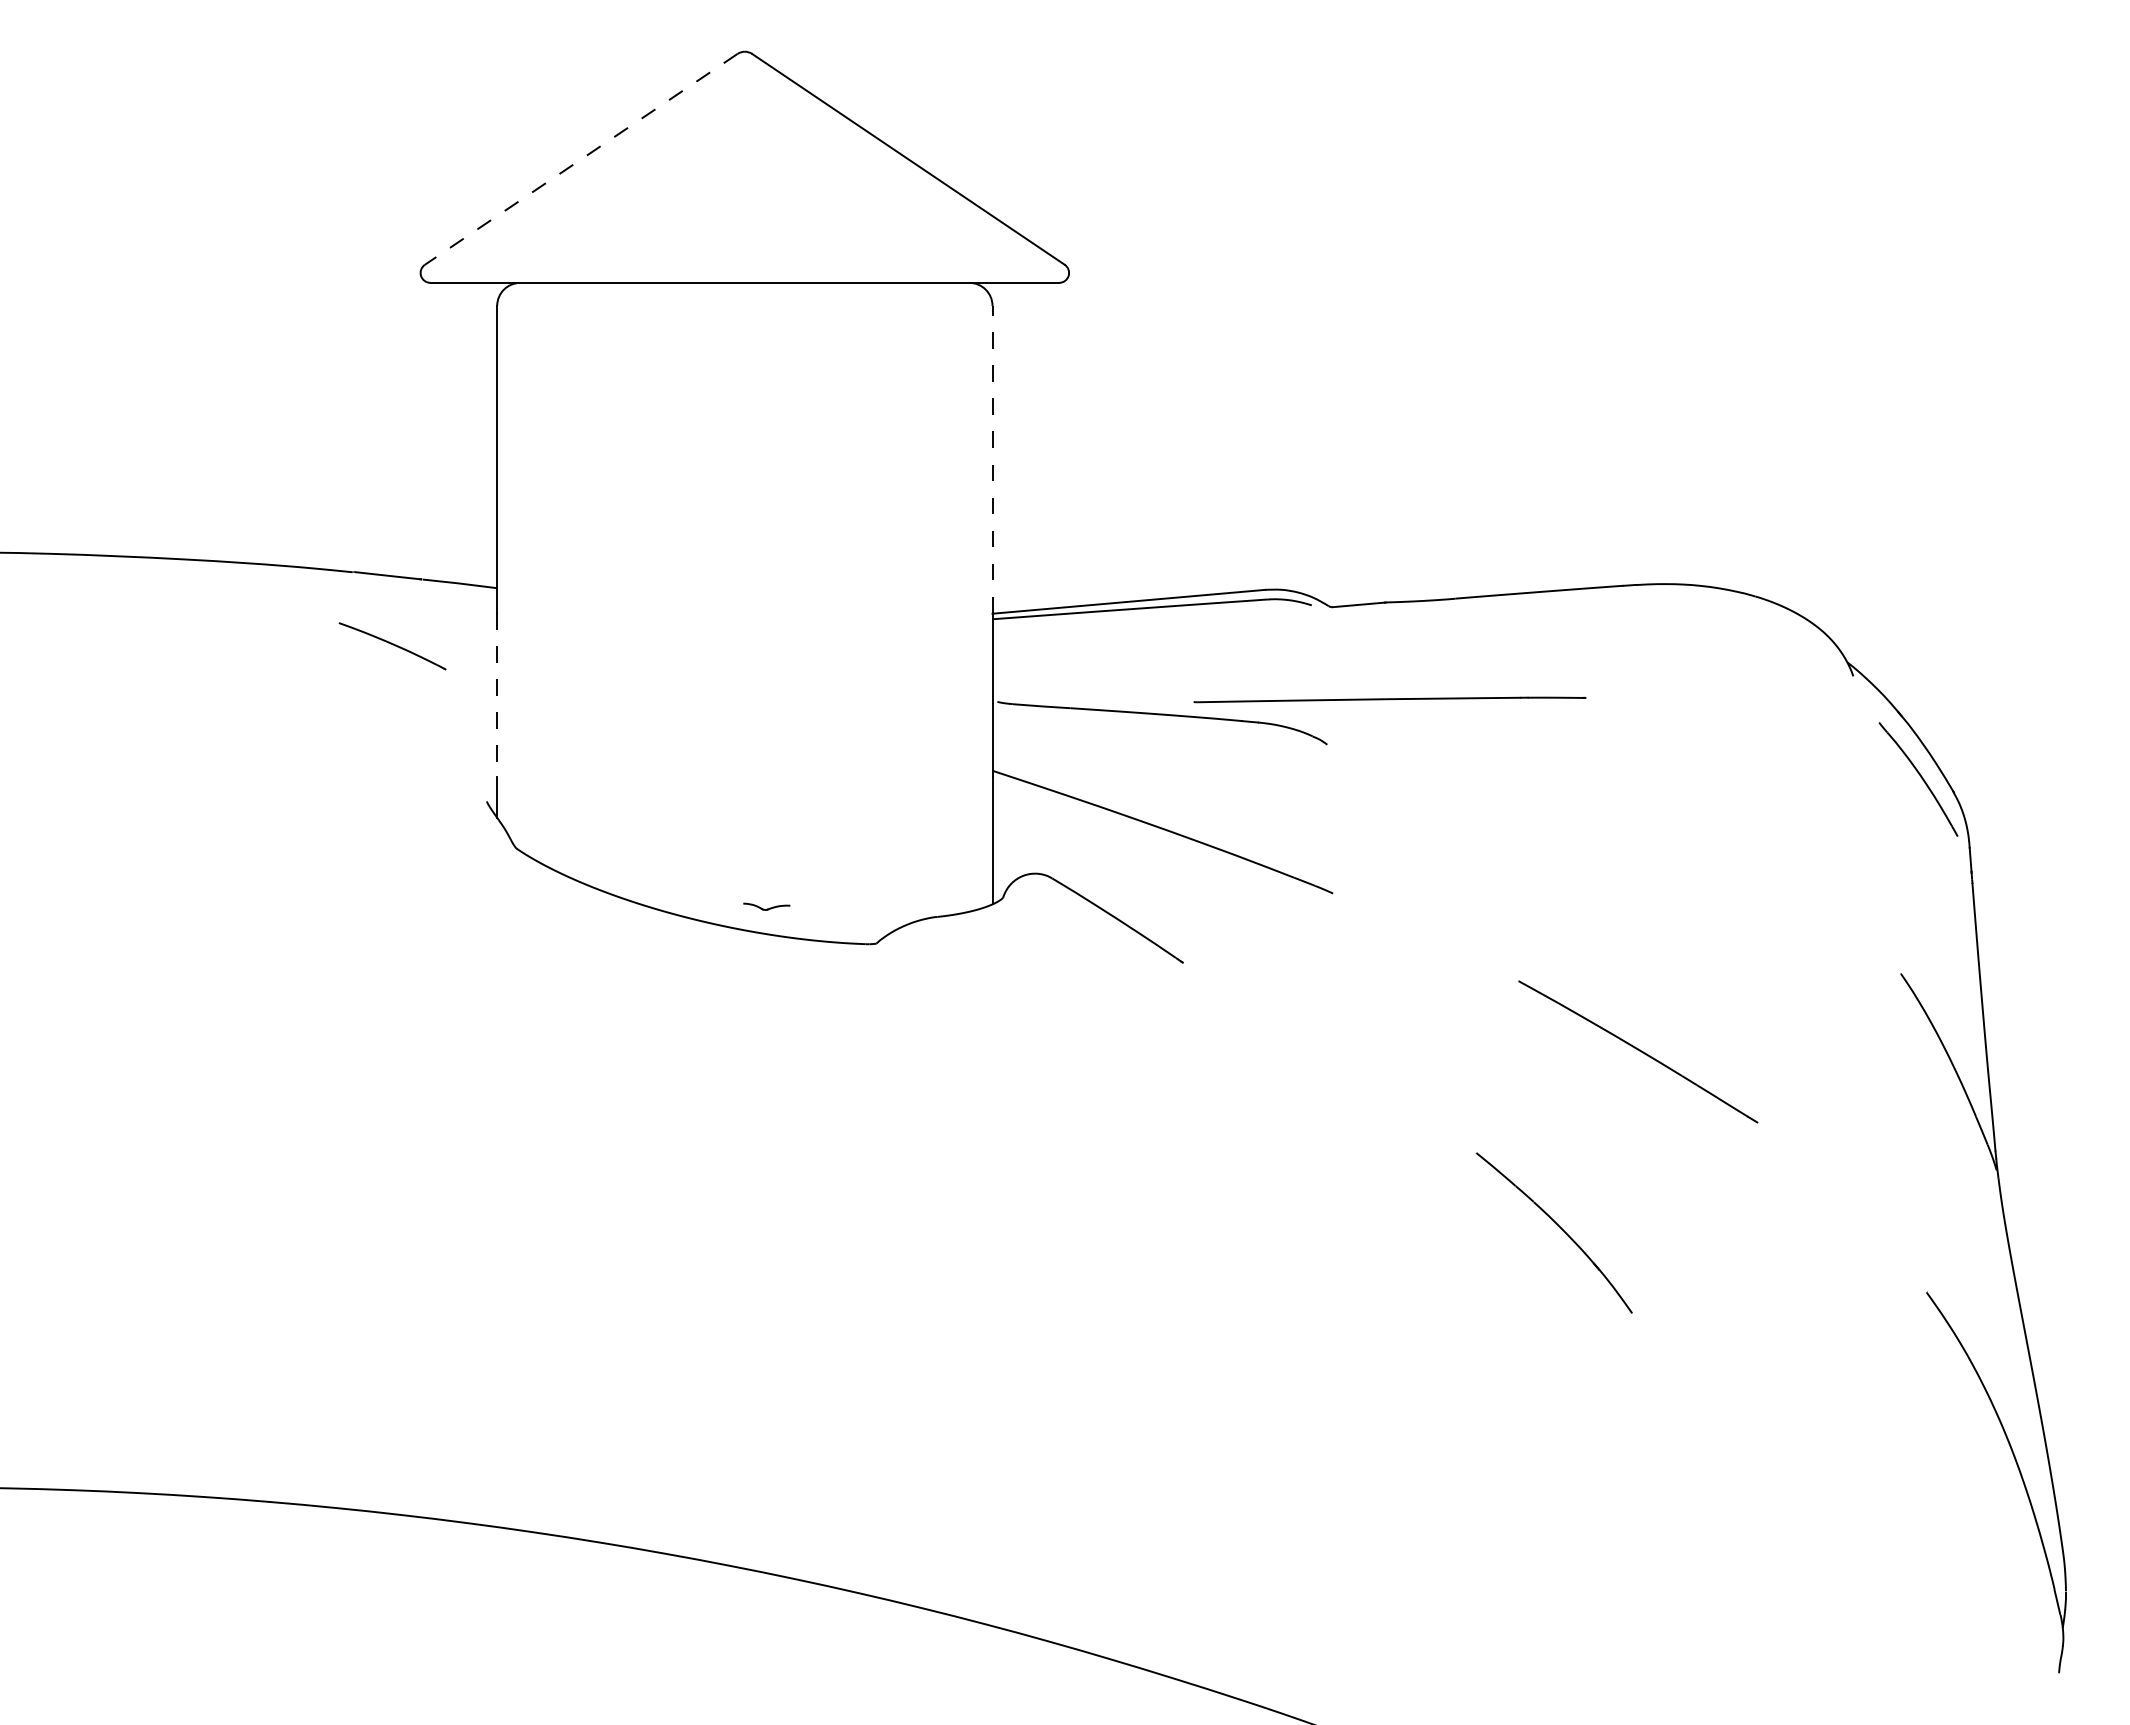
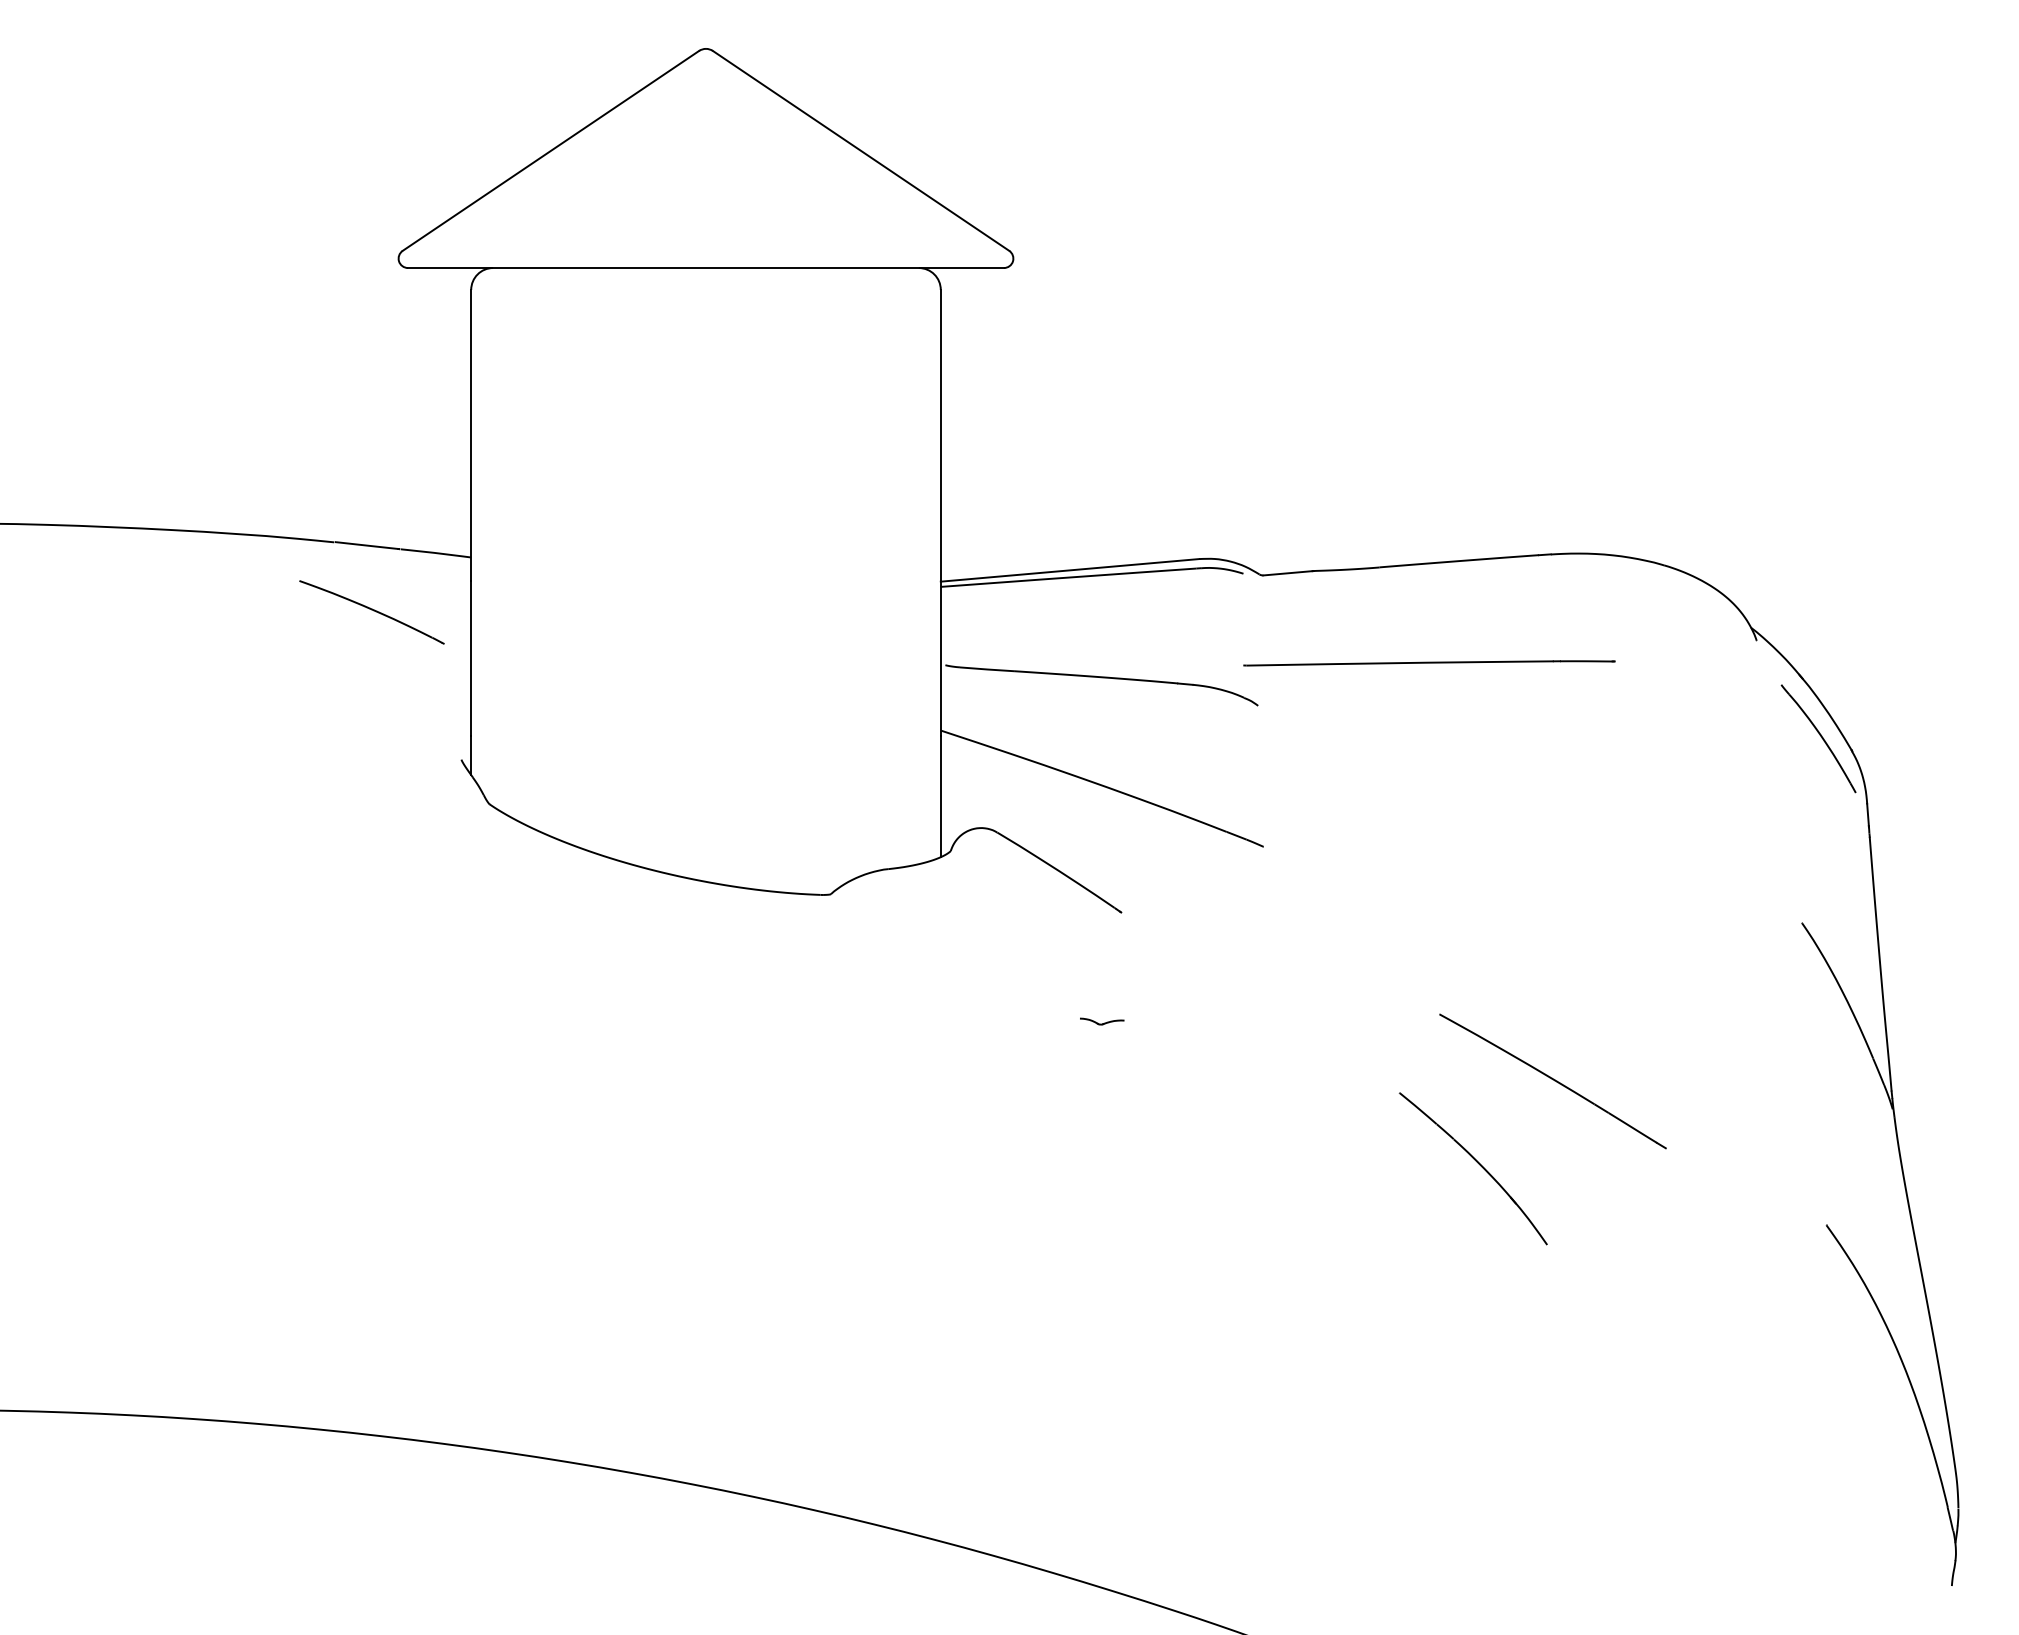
line: (580, 159) -> (550, 151), dashed -> solid
line: (992, 459) -> (940, 435), dashed -> solid
part: (392, 646) -> (371, 612), size x1.43
line: (497, 694) -> (471, 658), dashed -> solid
line: (1389, 699) -> (1428, 662), moved
part: (766, 906) -> (1101, 1021), moved
part: (1638, 1051) -> (1553, 1081), moved

